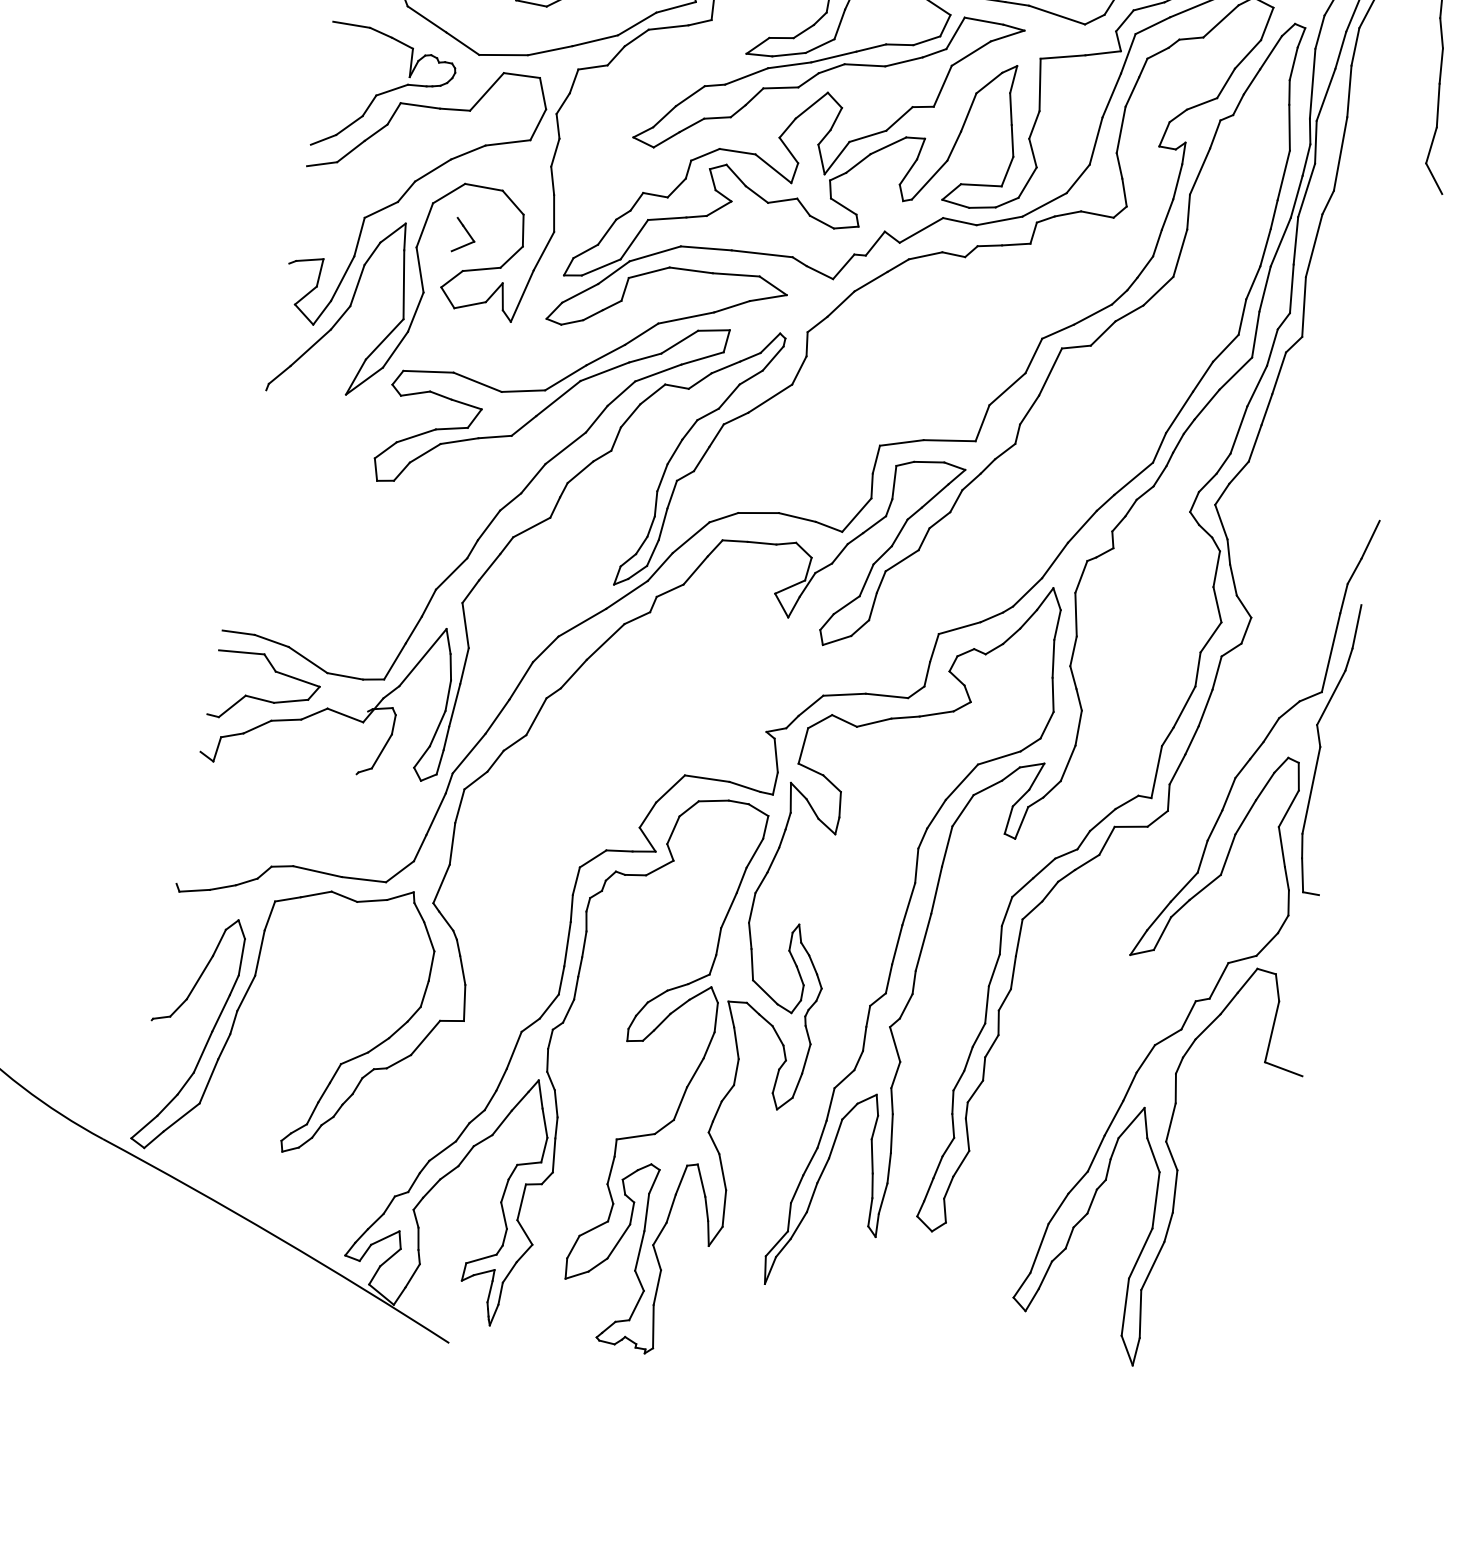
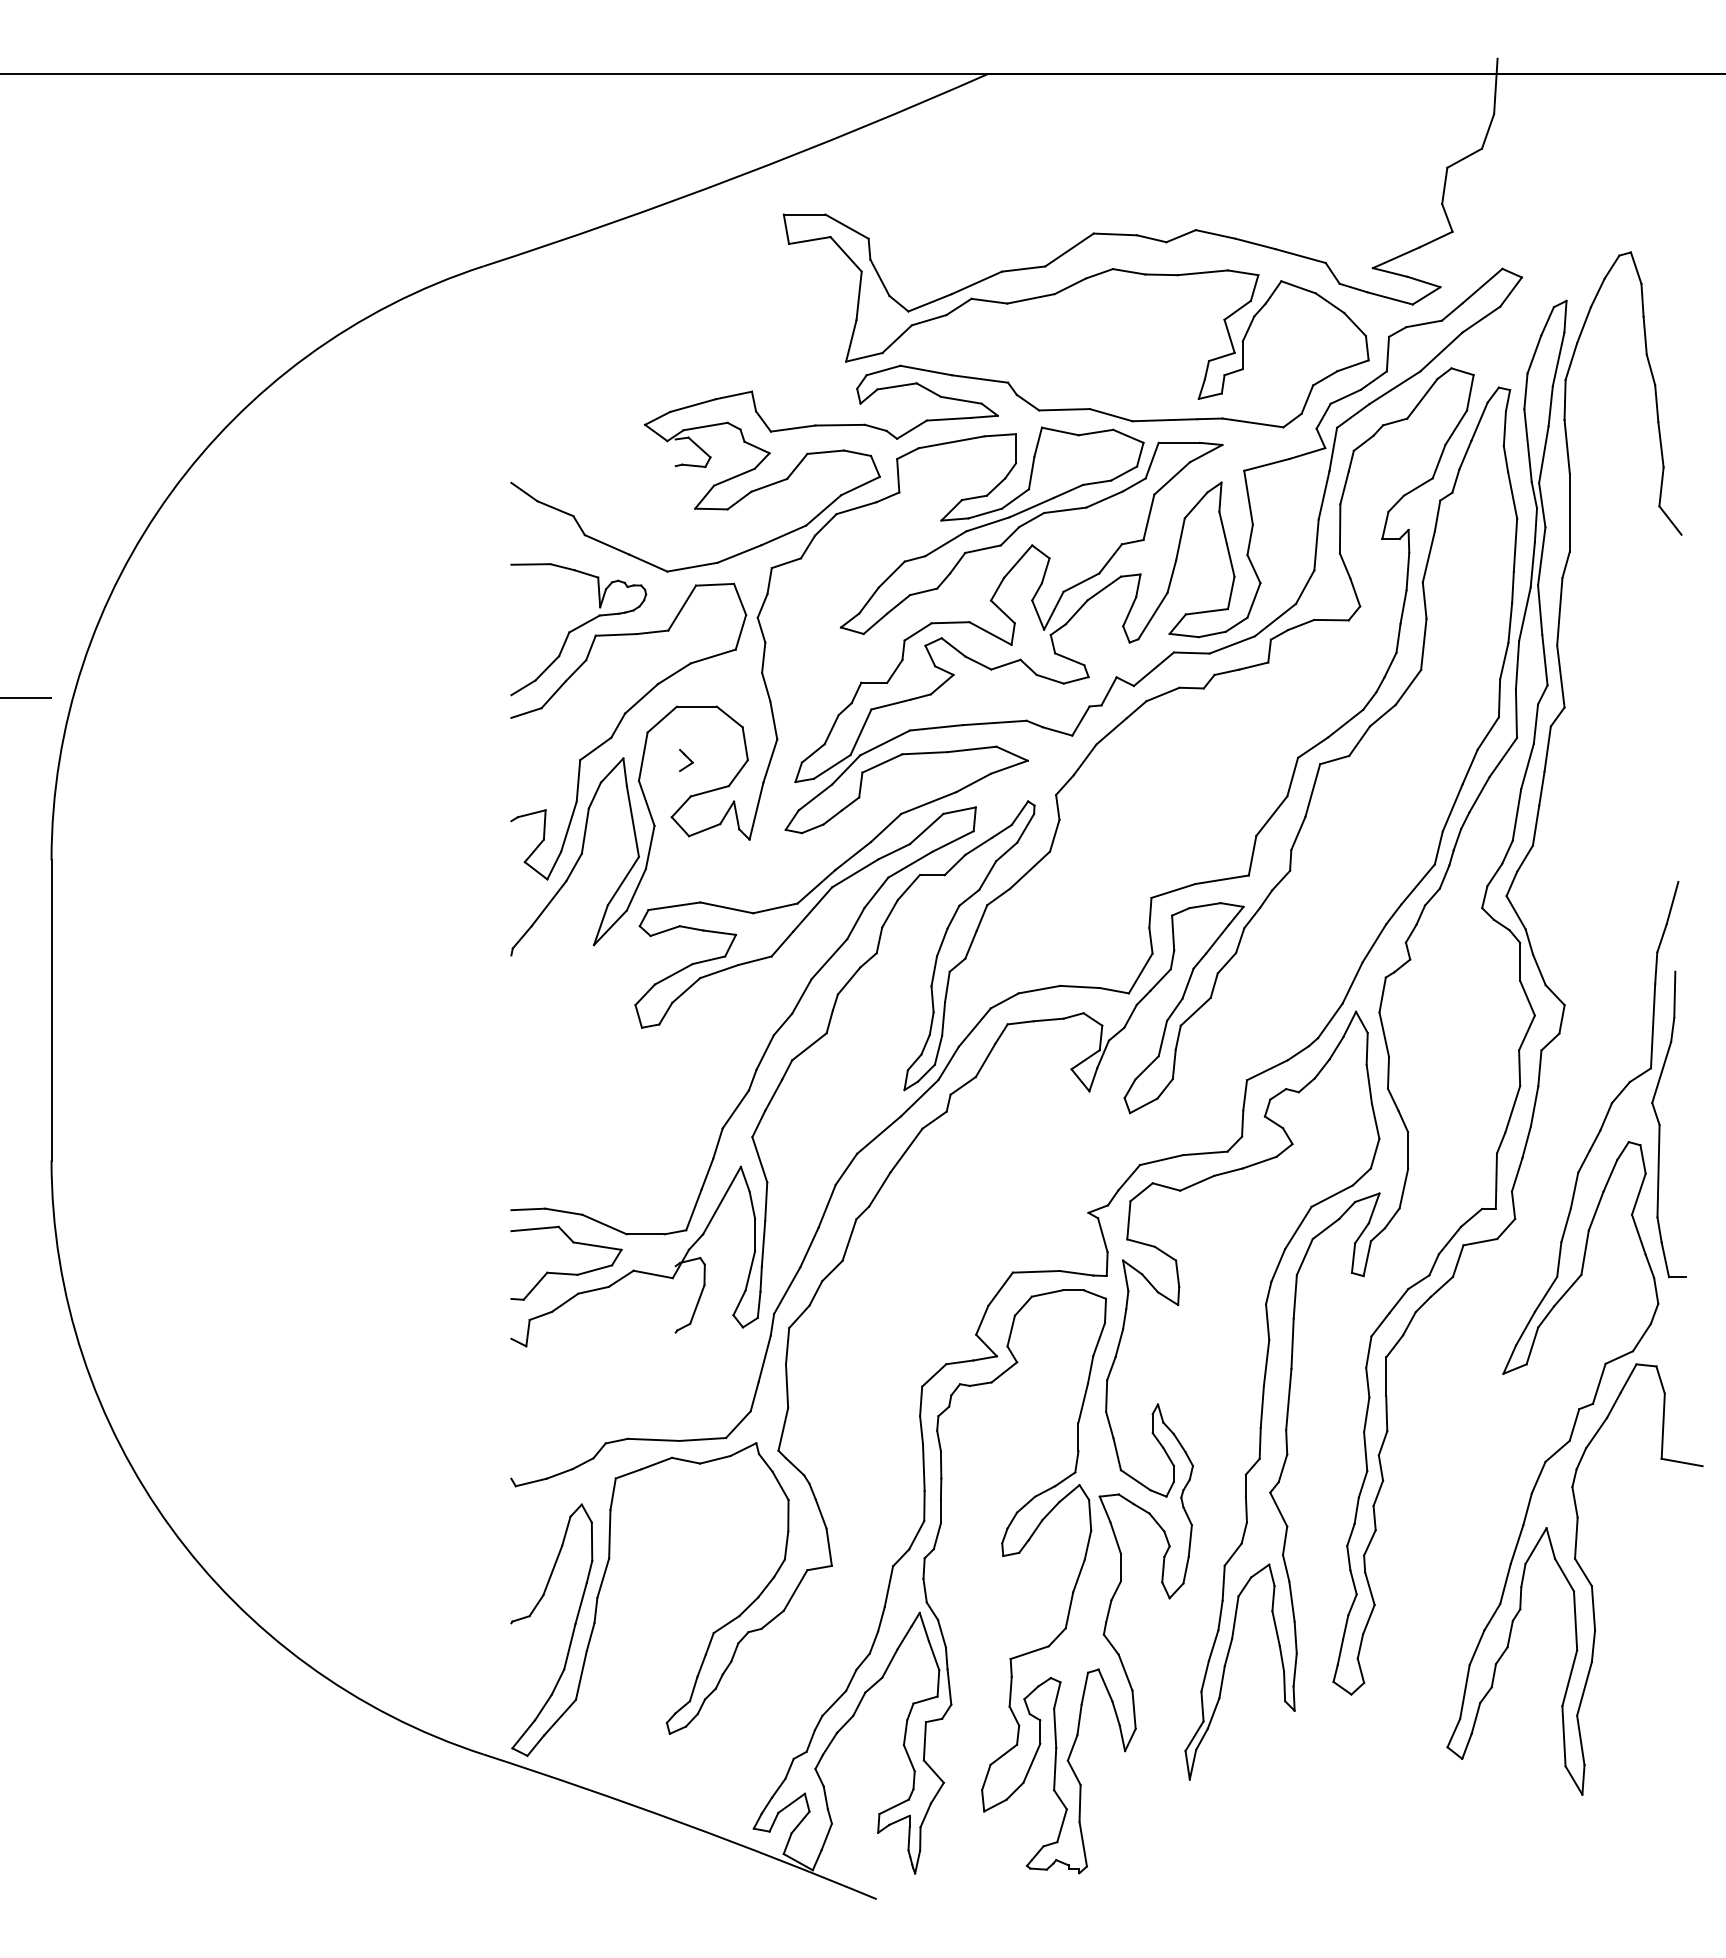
part: (464, 236) -> (686, 760), size x0.6

